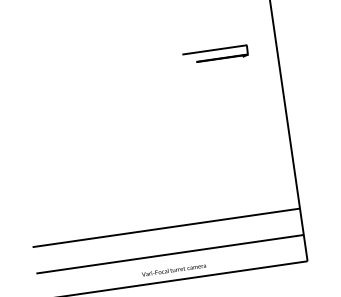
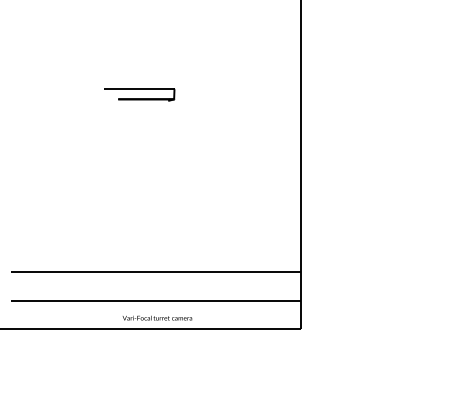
part: (215, 54) -> (139, 94), moved

